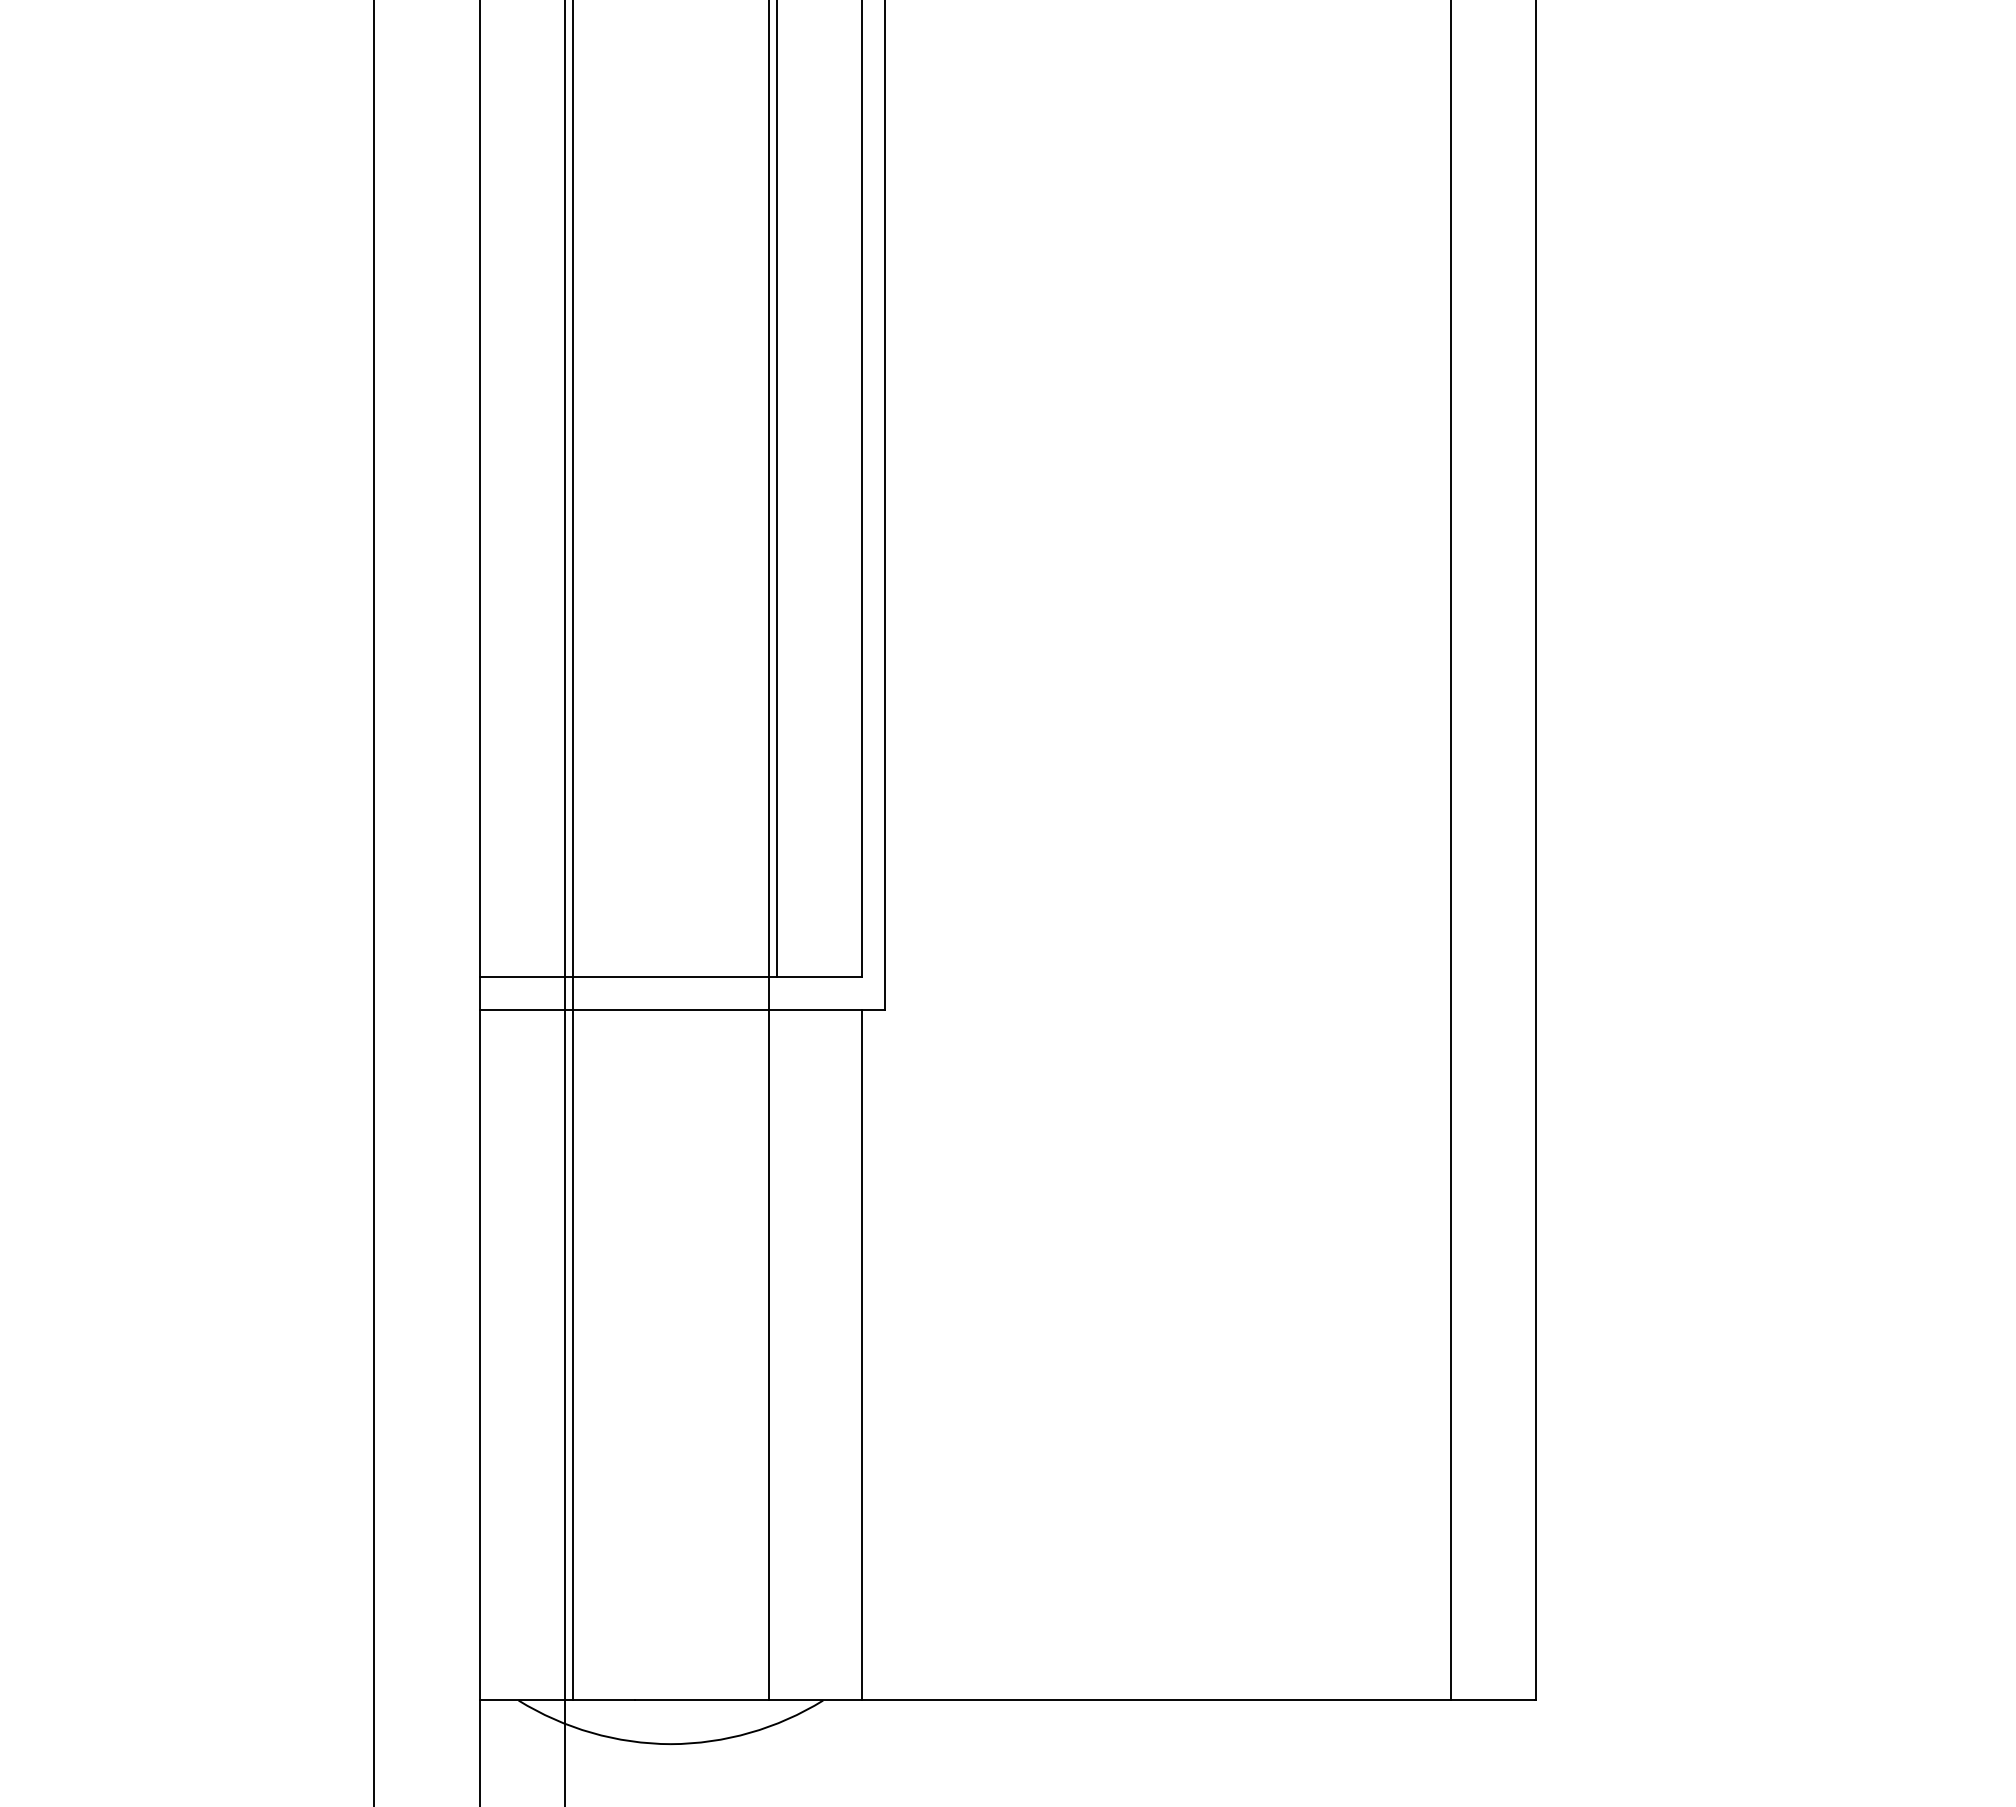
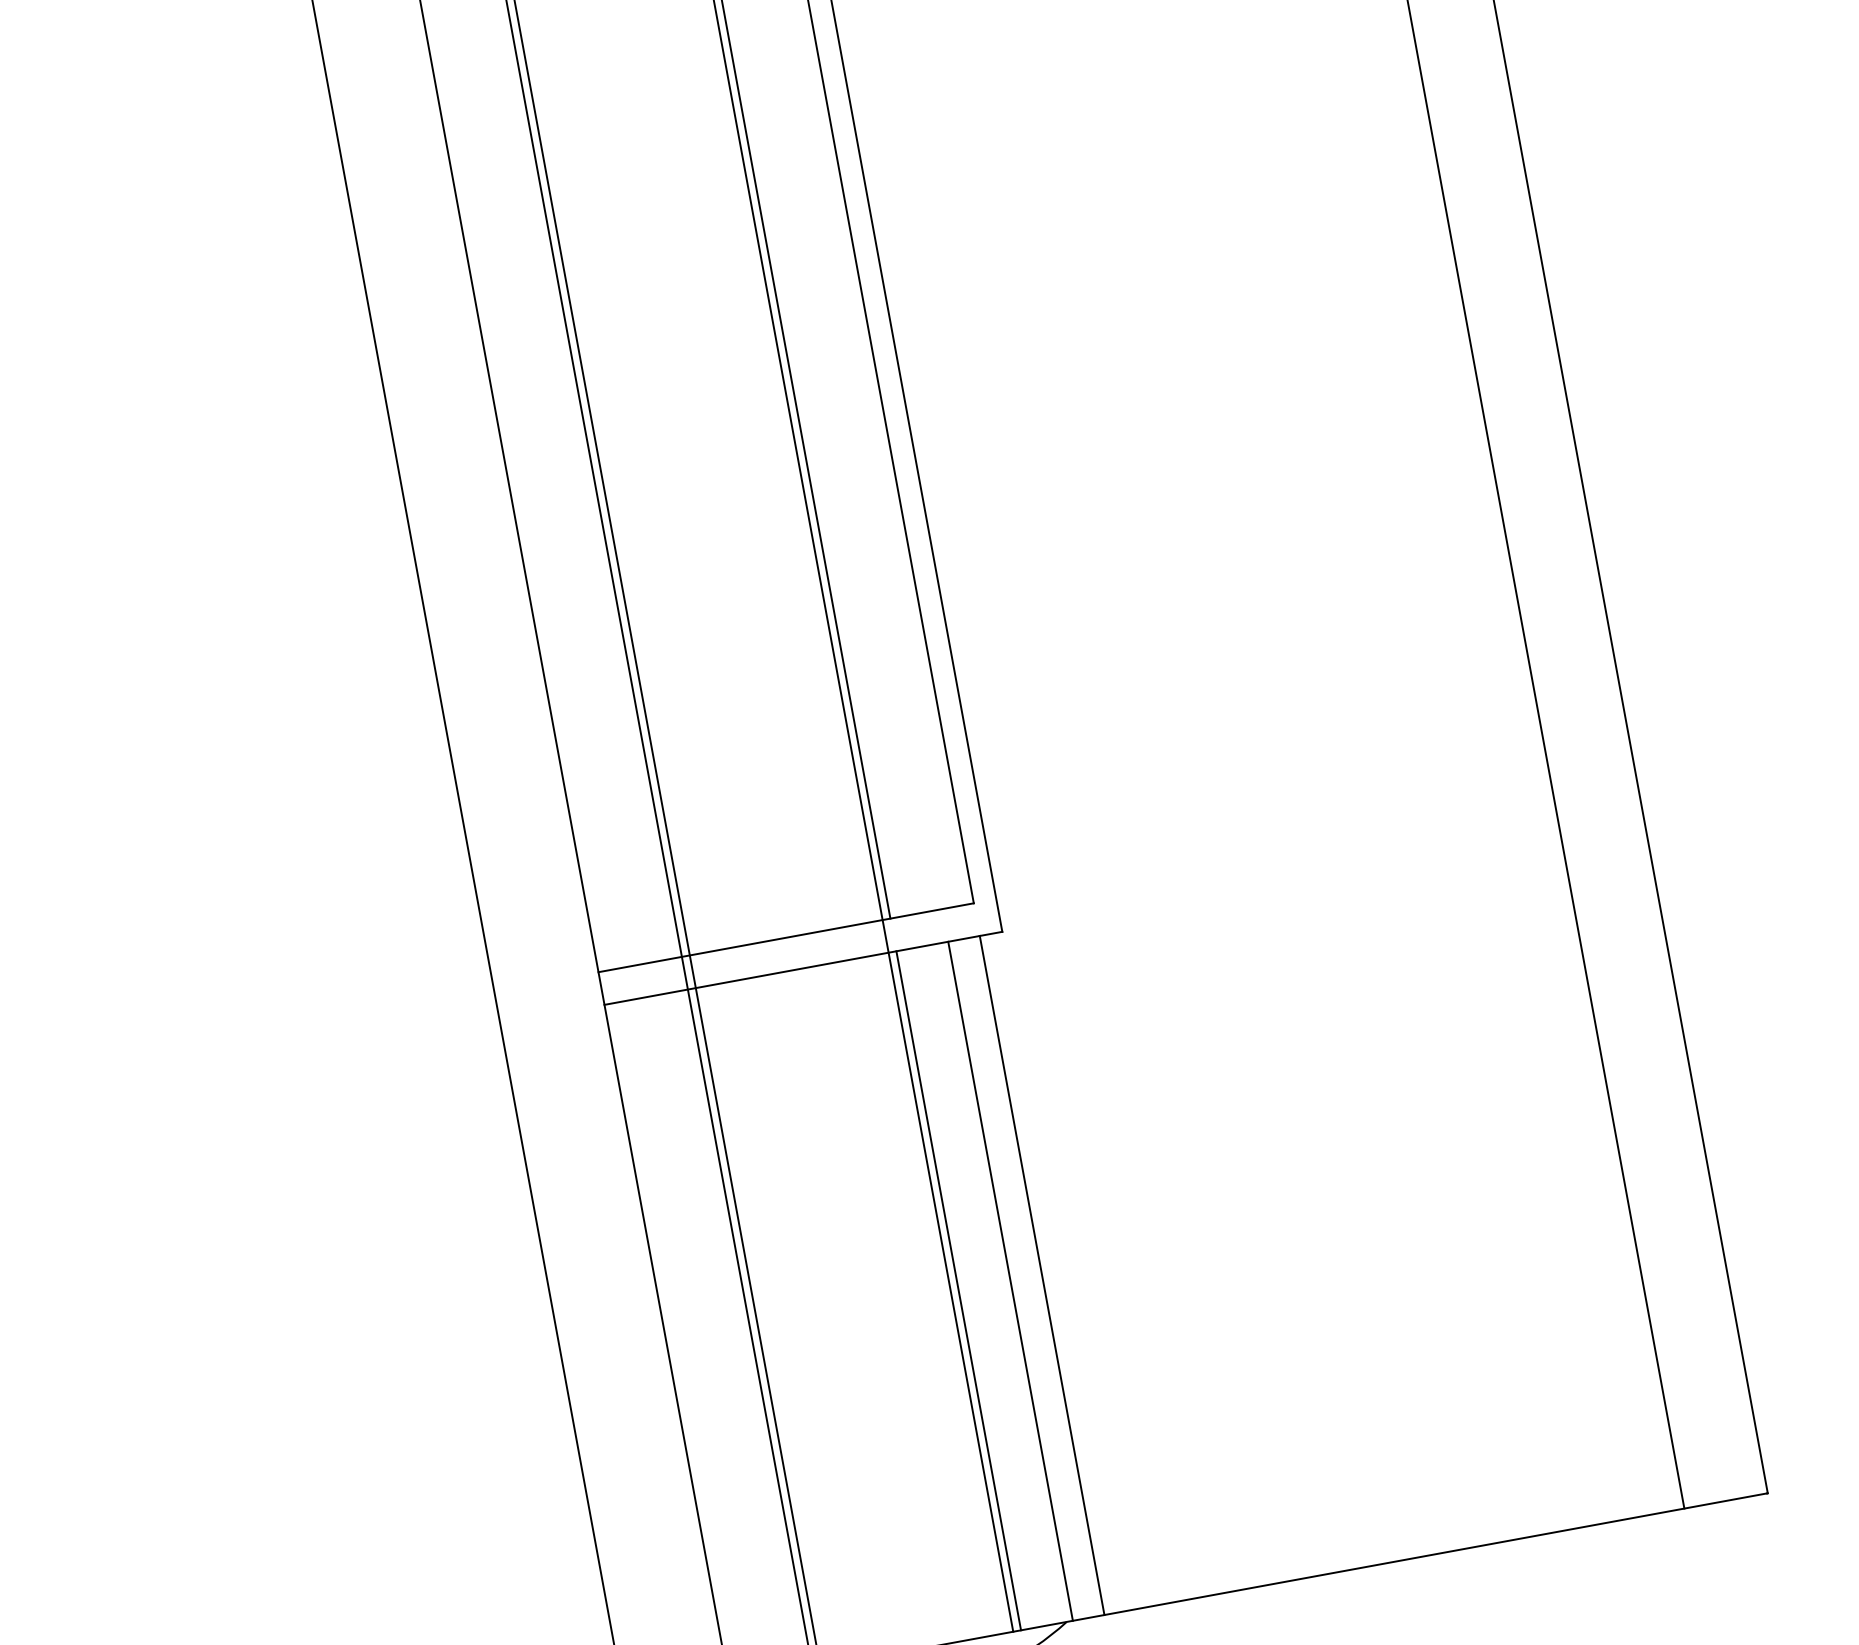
line: (776, 1355) -> (958, 1291), added
line: (829, 1355) -> (1010, 1281), added

